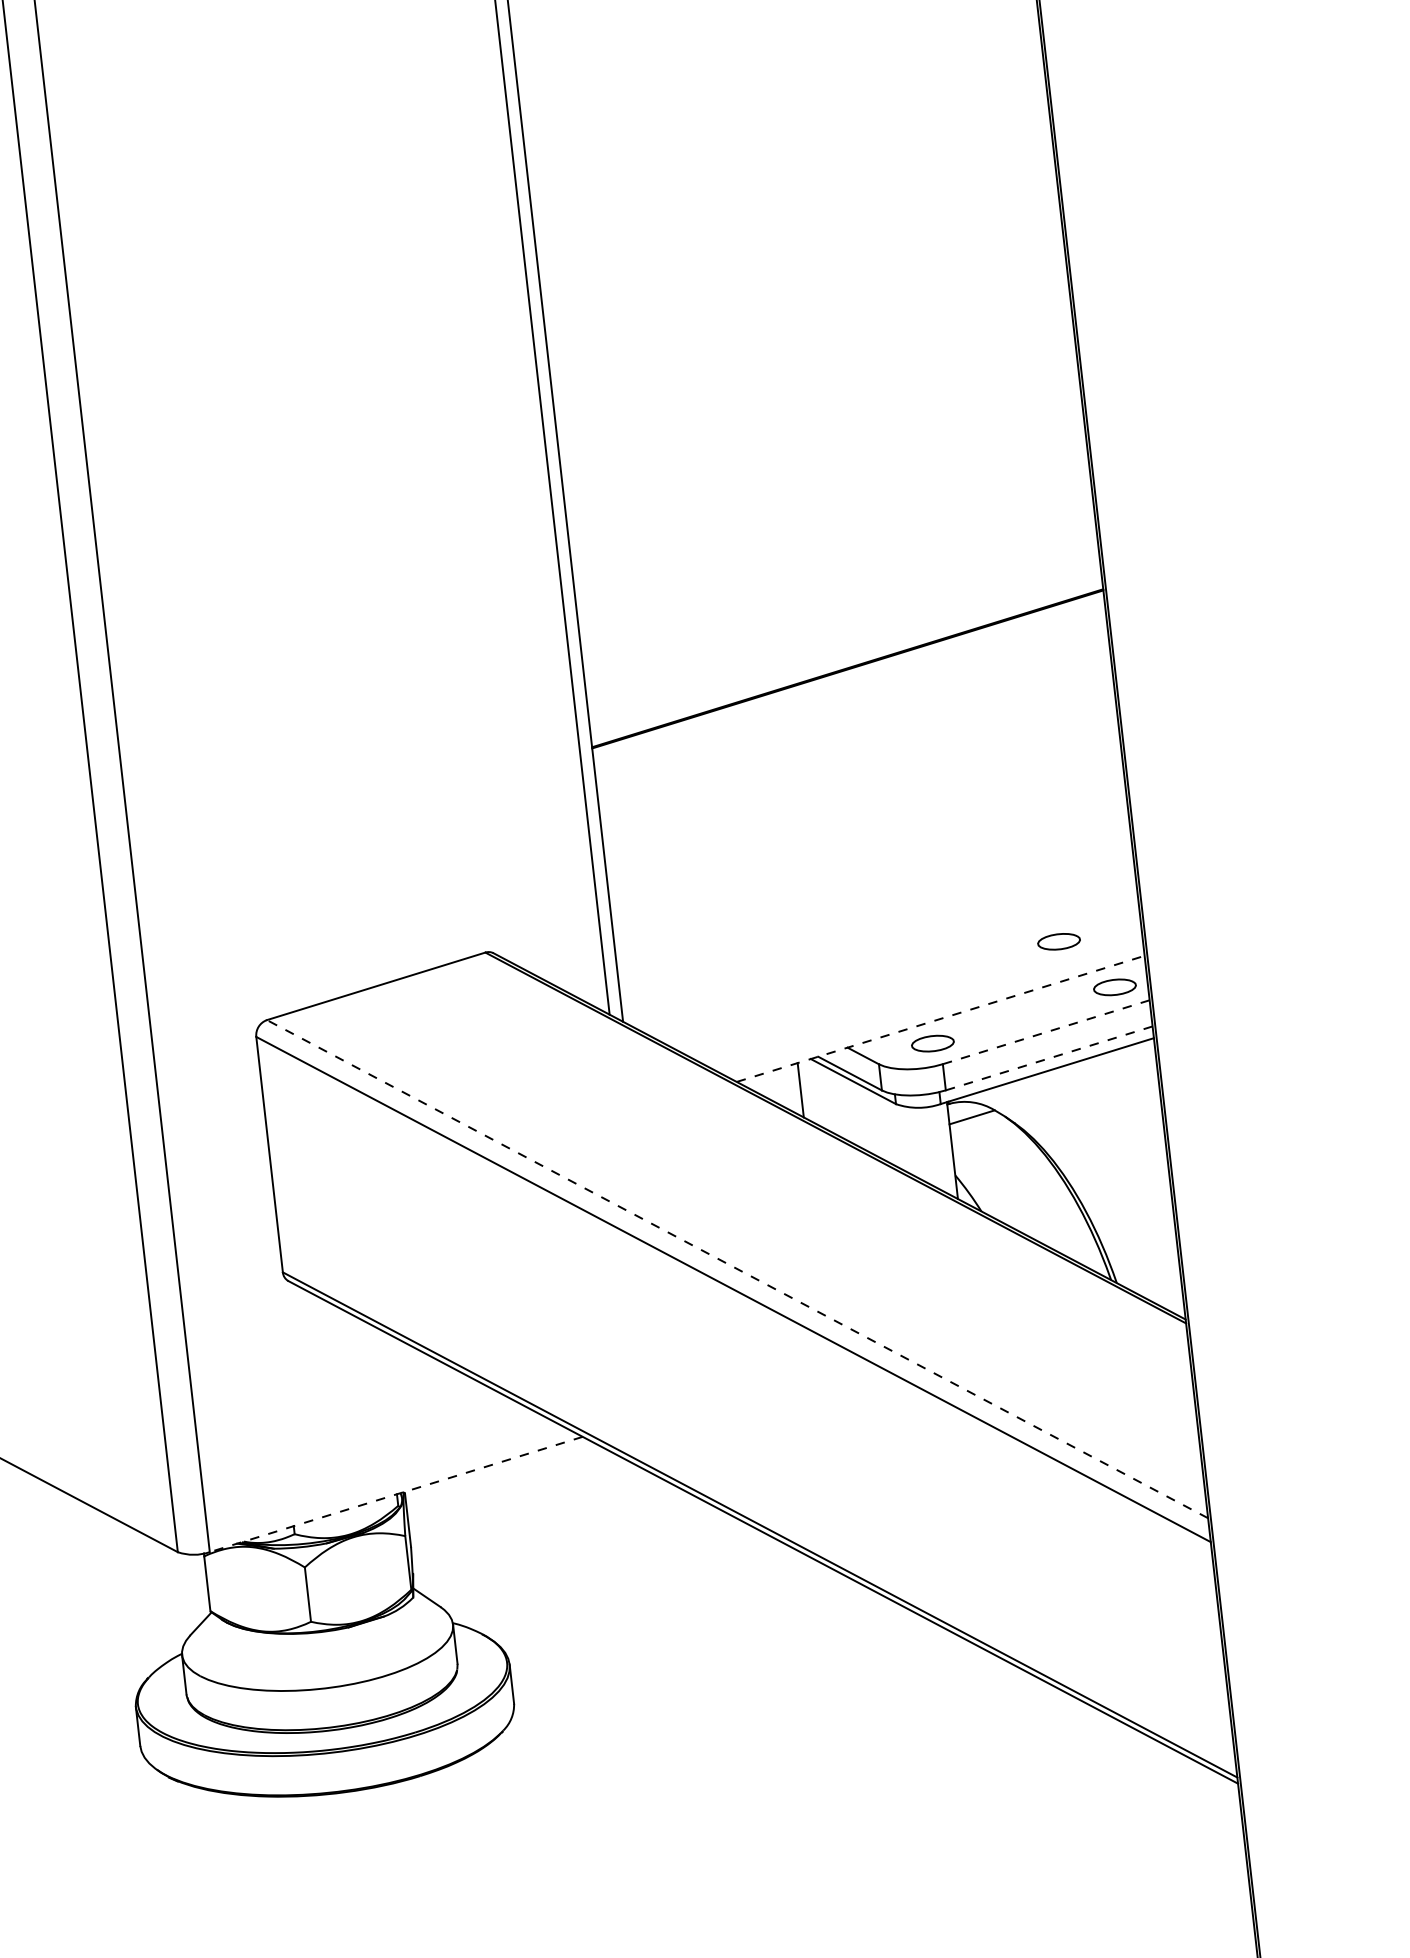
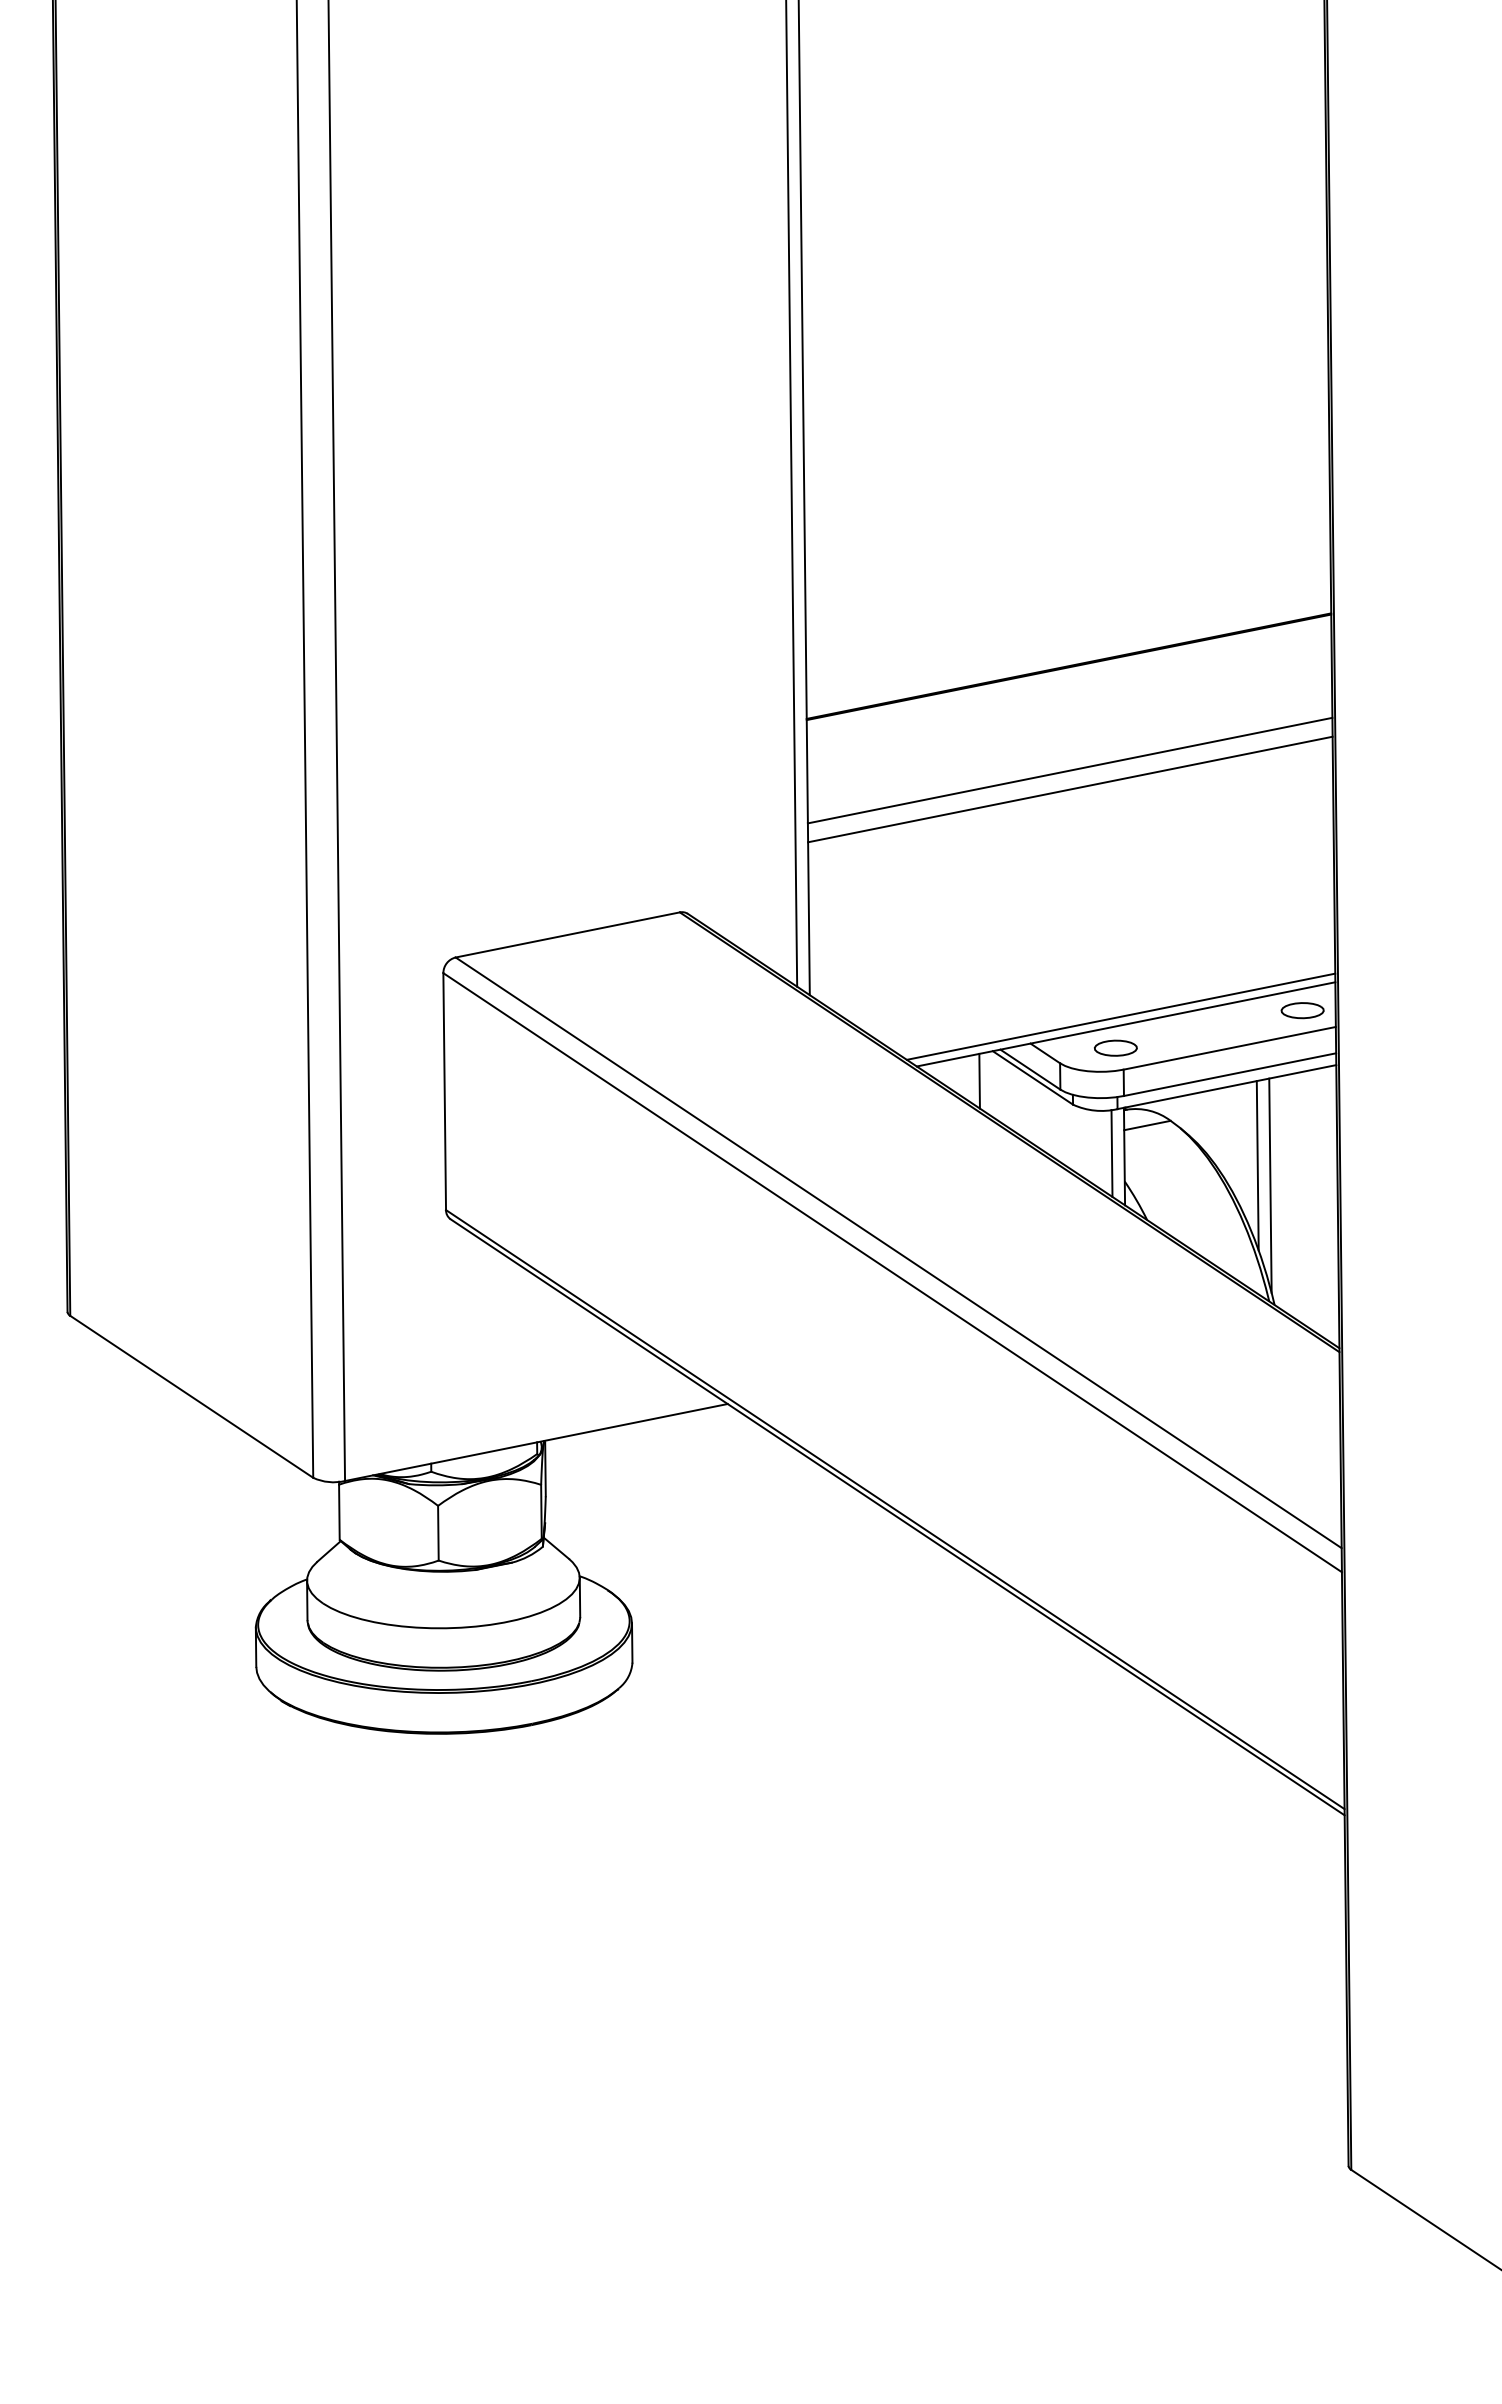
line: (858, 772) -> (1069, 770), added
line: (861, 790) -> (1070, 789), added
part: (1058, 941) -> (1251, 959), removed
line: (934, 1011) -> (1120, 1016), added
line: (941, 1018) -> (1126, 1024), dashed -> solid
line: (1046, 1032) -> (1229, 1048), dashed -> solid
line: (1048, 1058) -> (1229, 1074), dashed -> solid
line: (1085, 1146) -> (1257, 1165), added
line: (939, 1148) -> (1111, 1153), added
line: (1100, 1164) -> (1270, 1185), added
line: (737, 1268) -> (898, 1252), dashed -> solid
line: (395, 1494) -> (535, 1442), dashed -> solid

